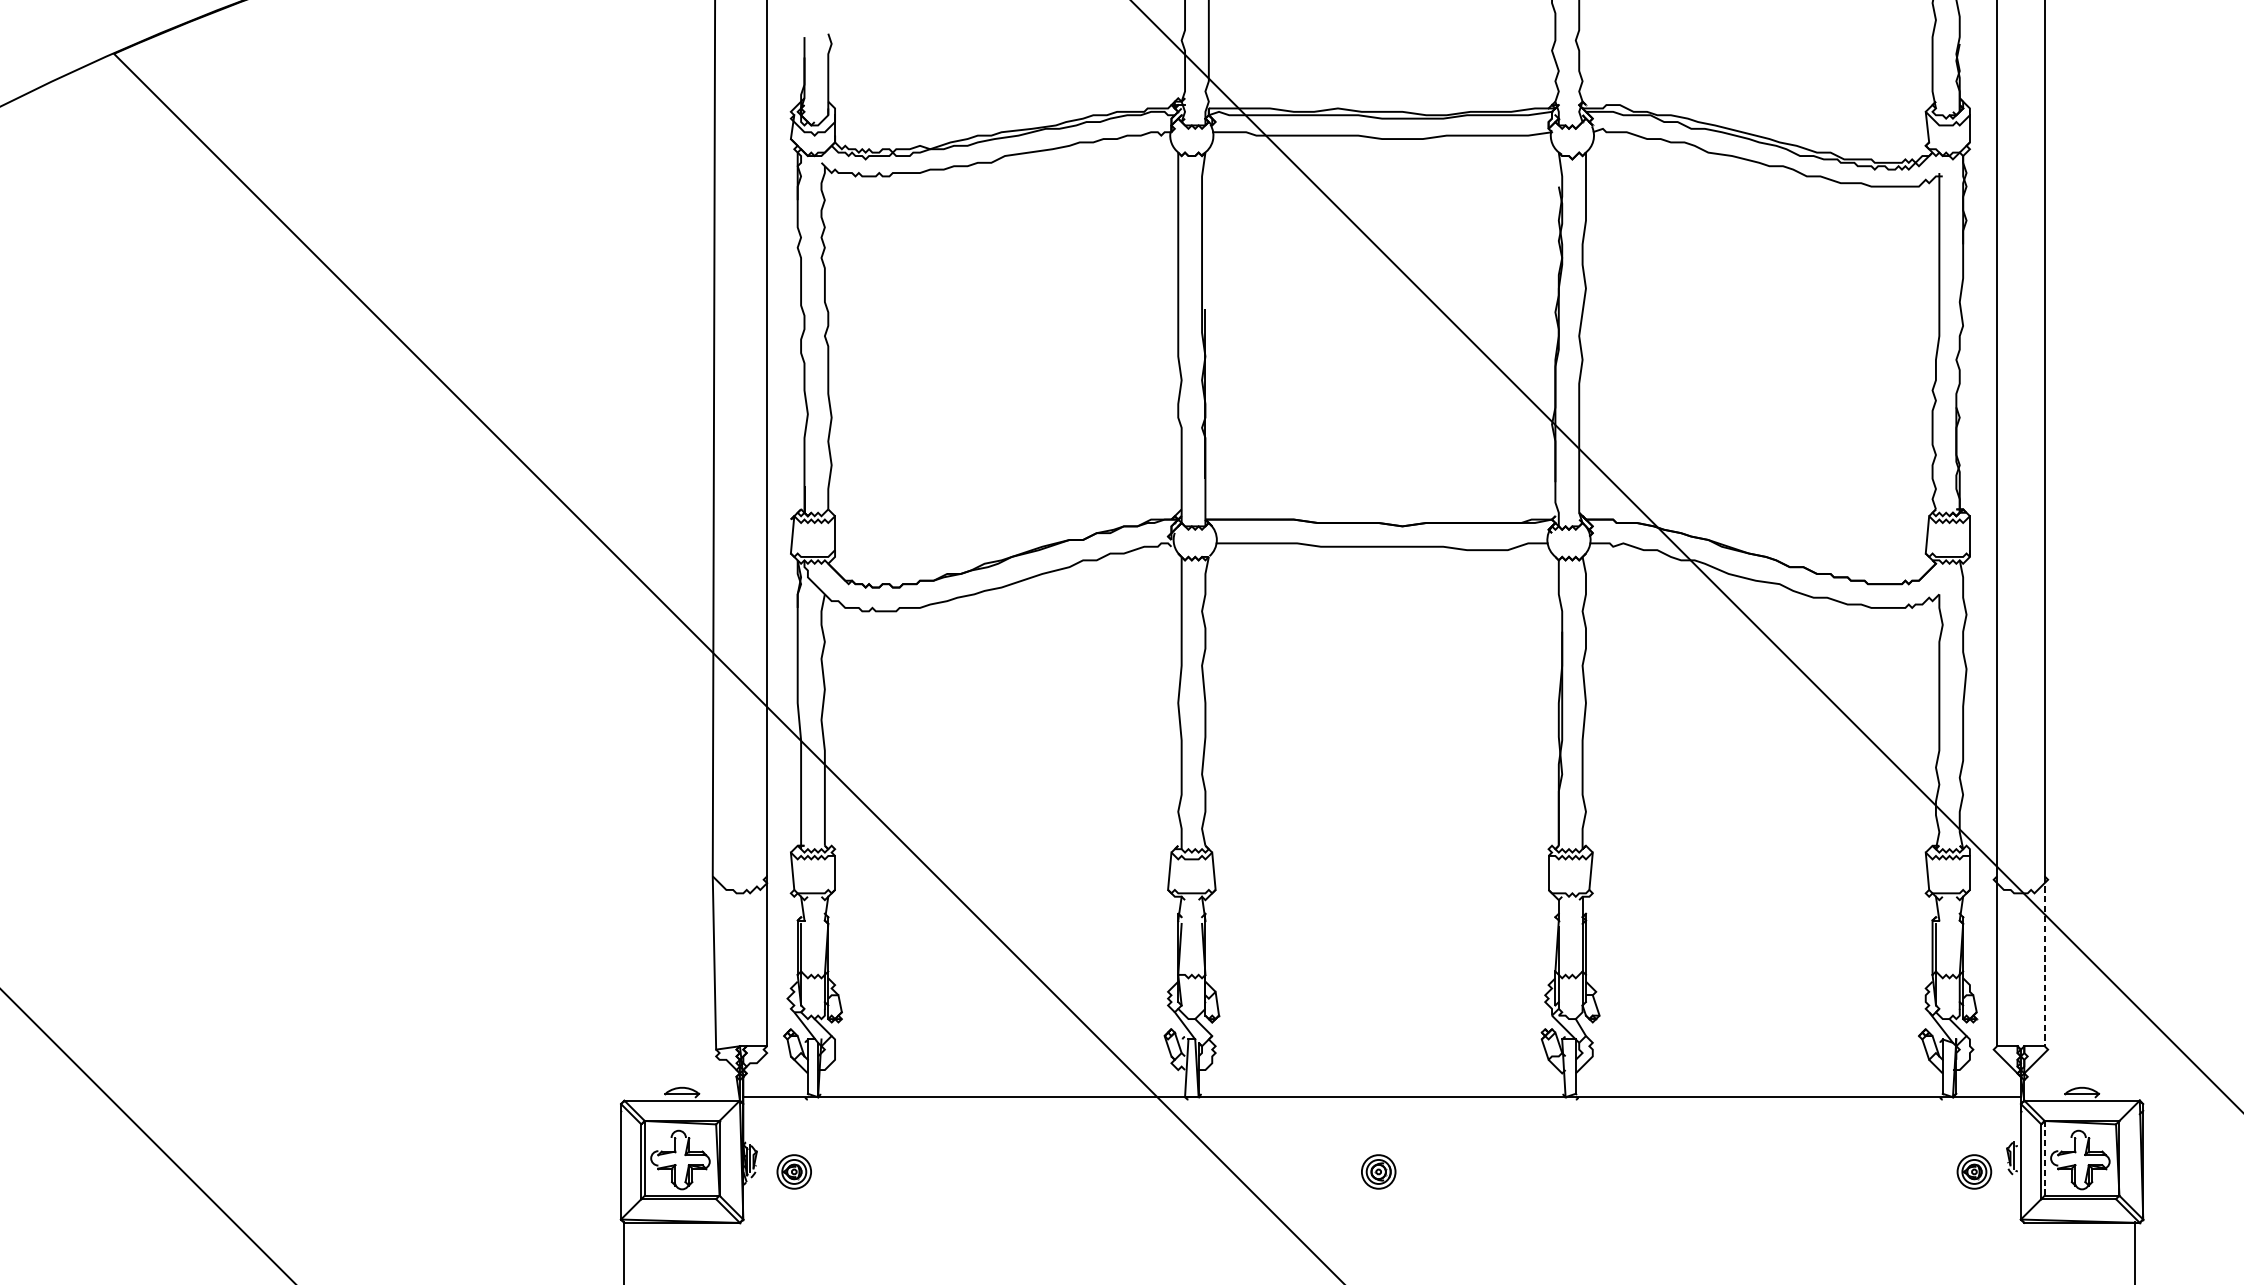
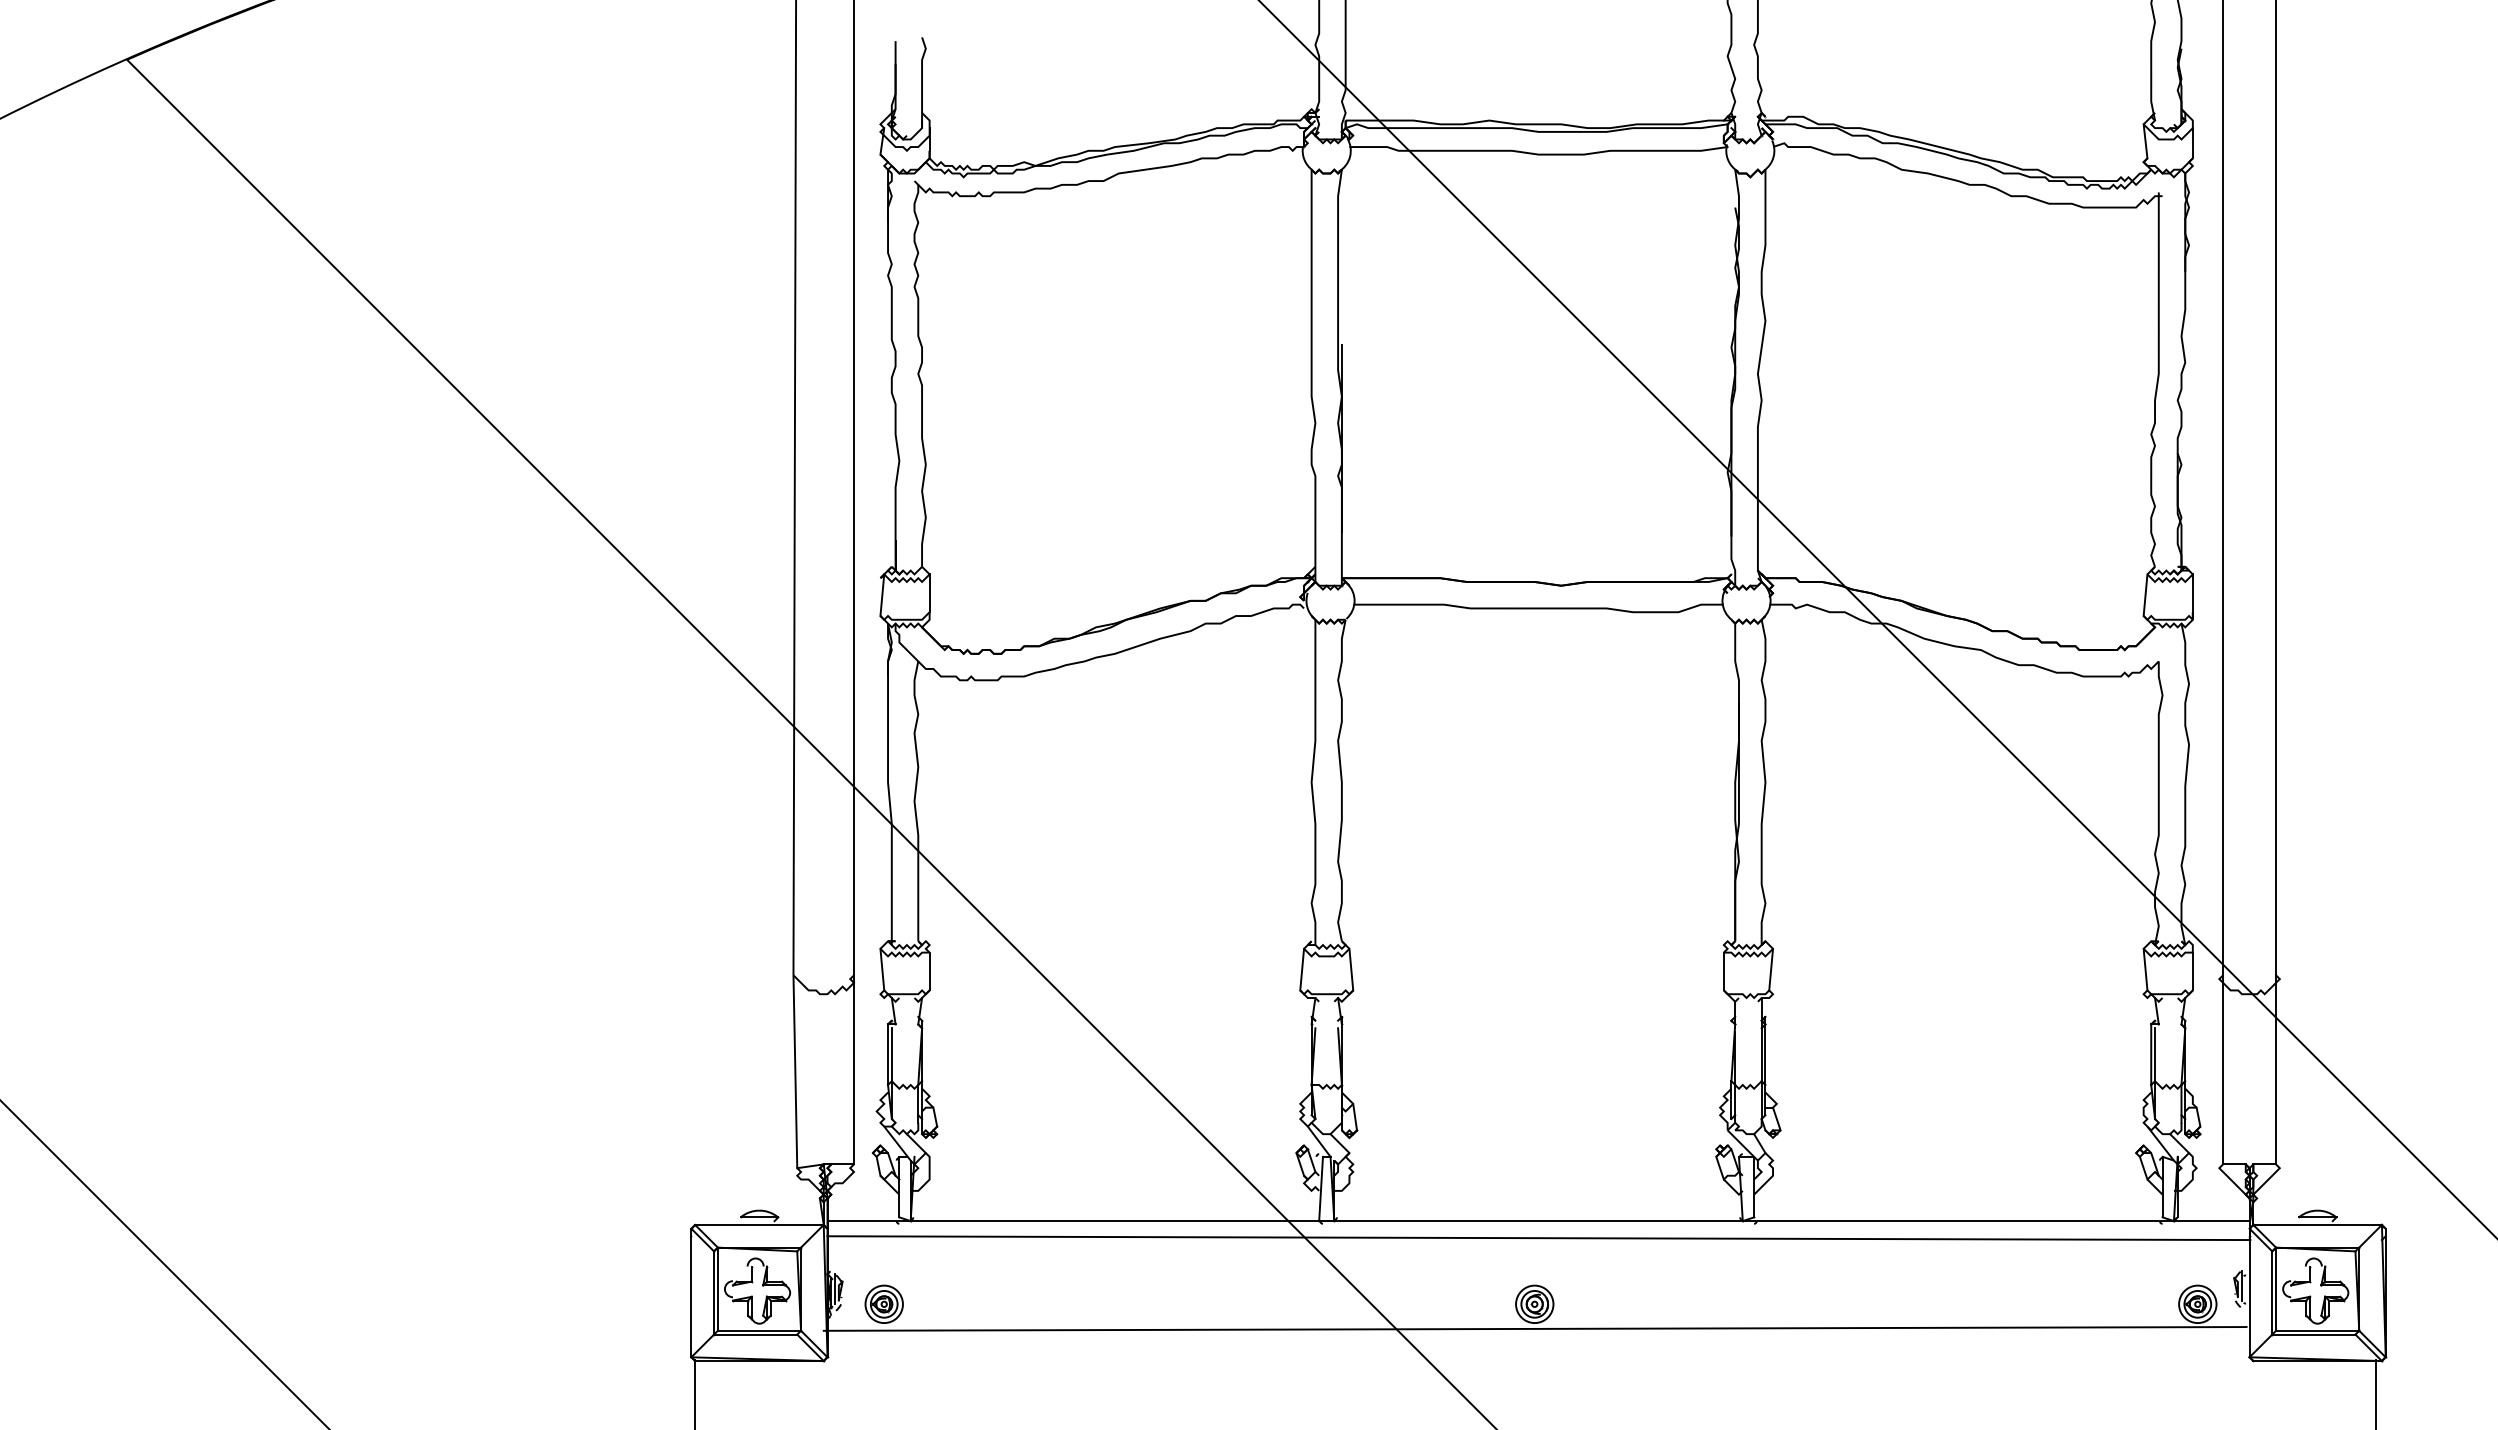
line: (2045, 960) -> (2276, 1069), dashed -> solid
line: (1382, 1112) -> (1538, 1238), added
line: (2045, 1158) -> (2276, 1289), dashed -> solid
line: (1378, 1193) -> (1534, 1328), added

